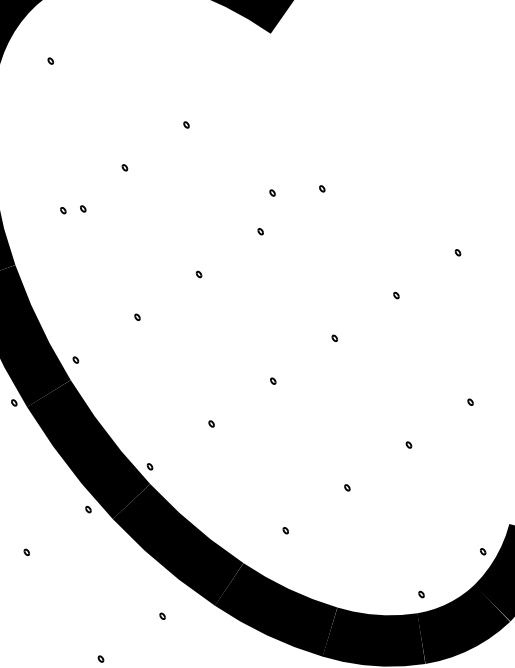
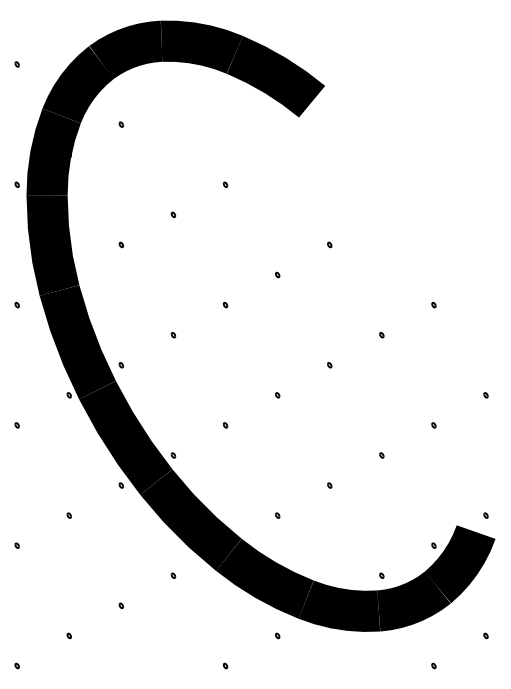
part: (272, 192) -> (289, 244), removed
part: (82, 208) -> (136, 244), removed

